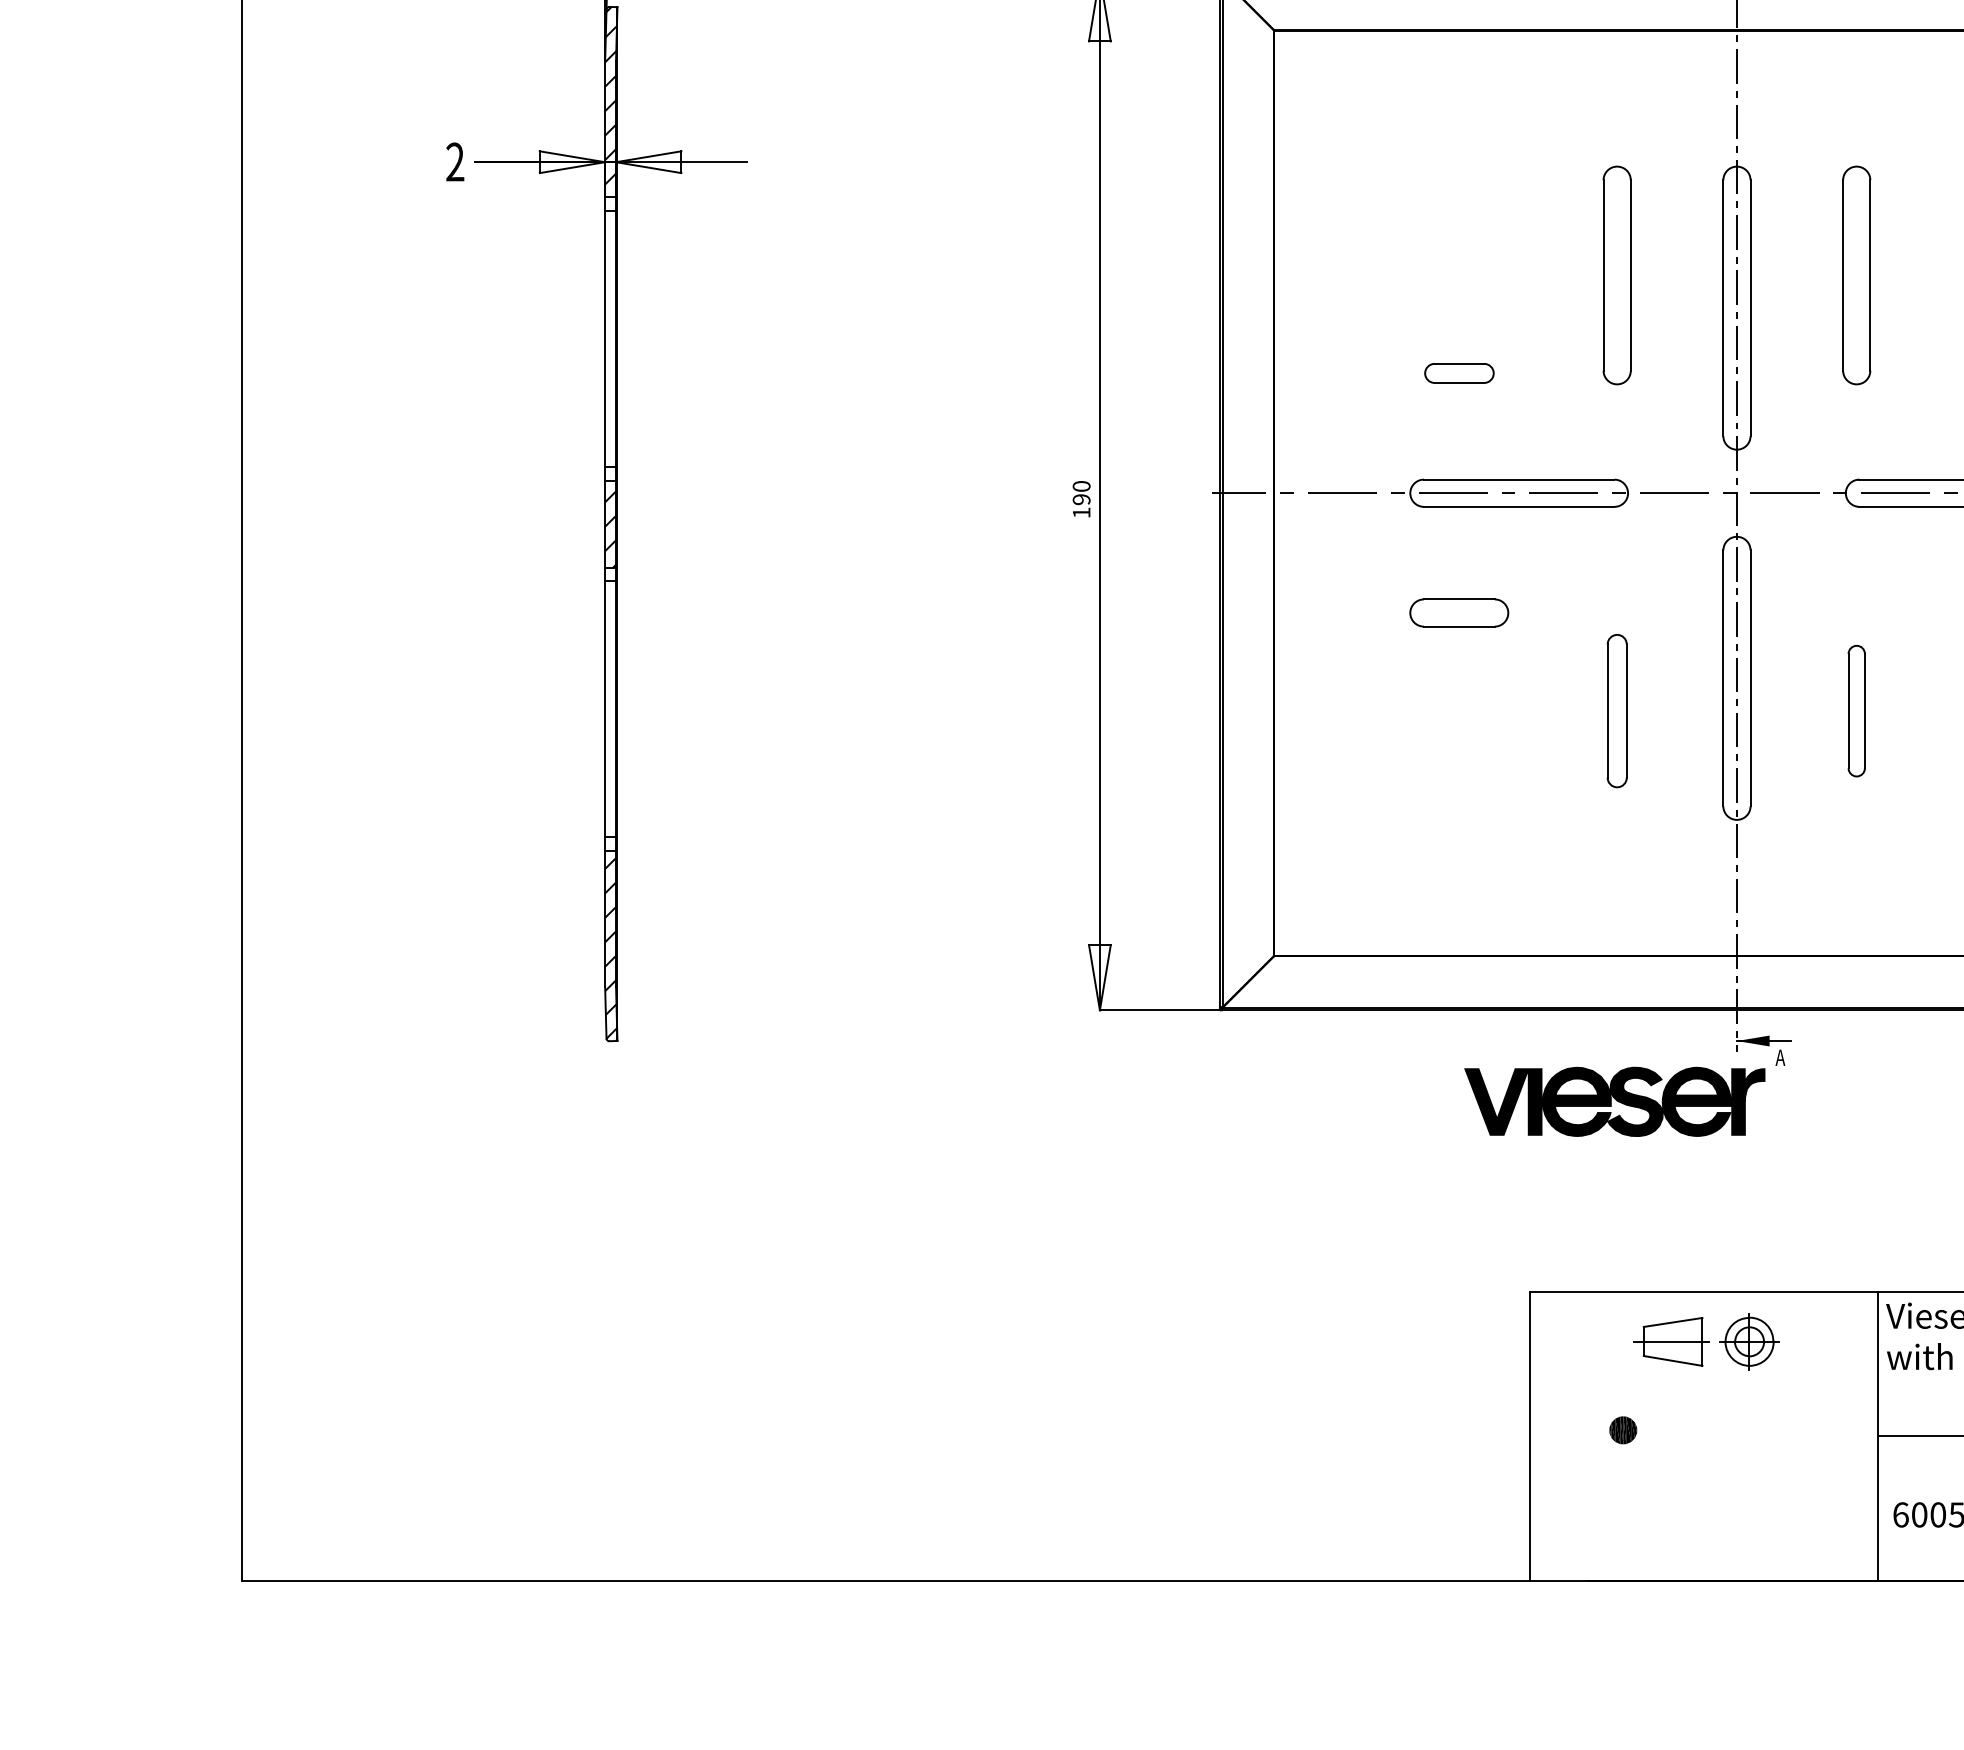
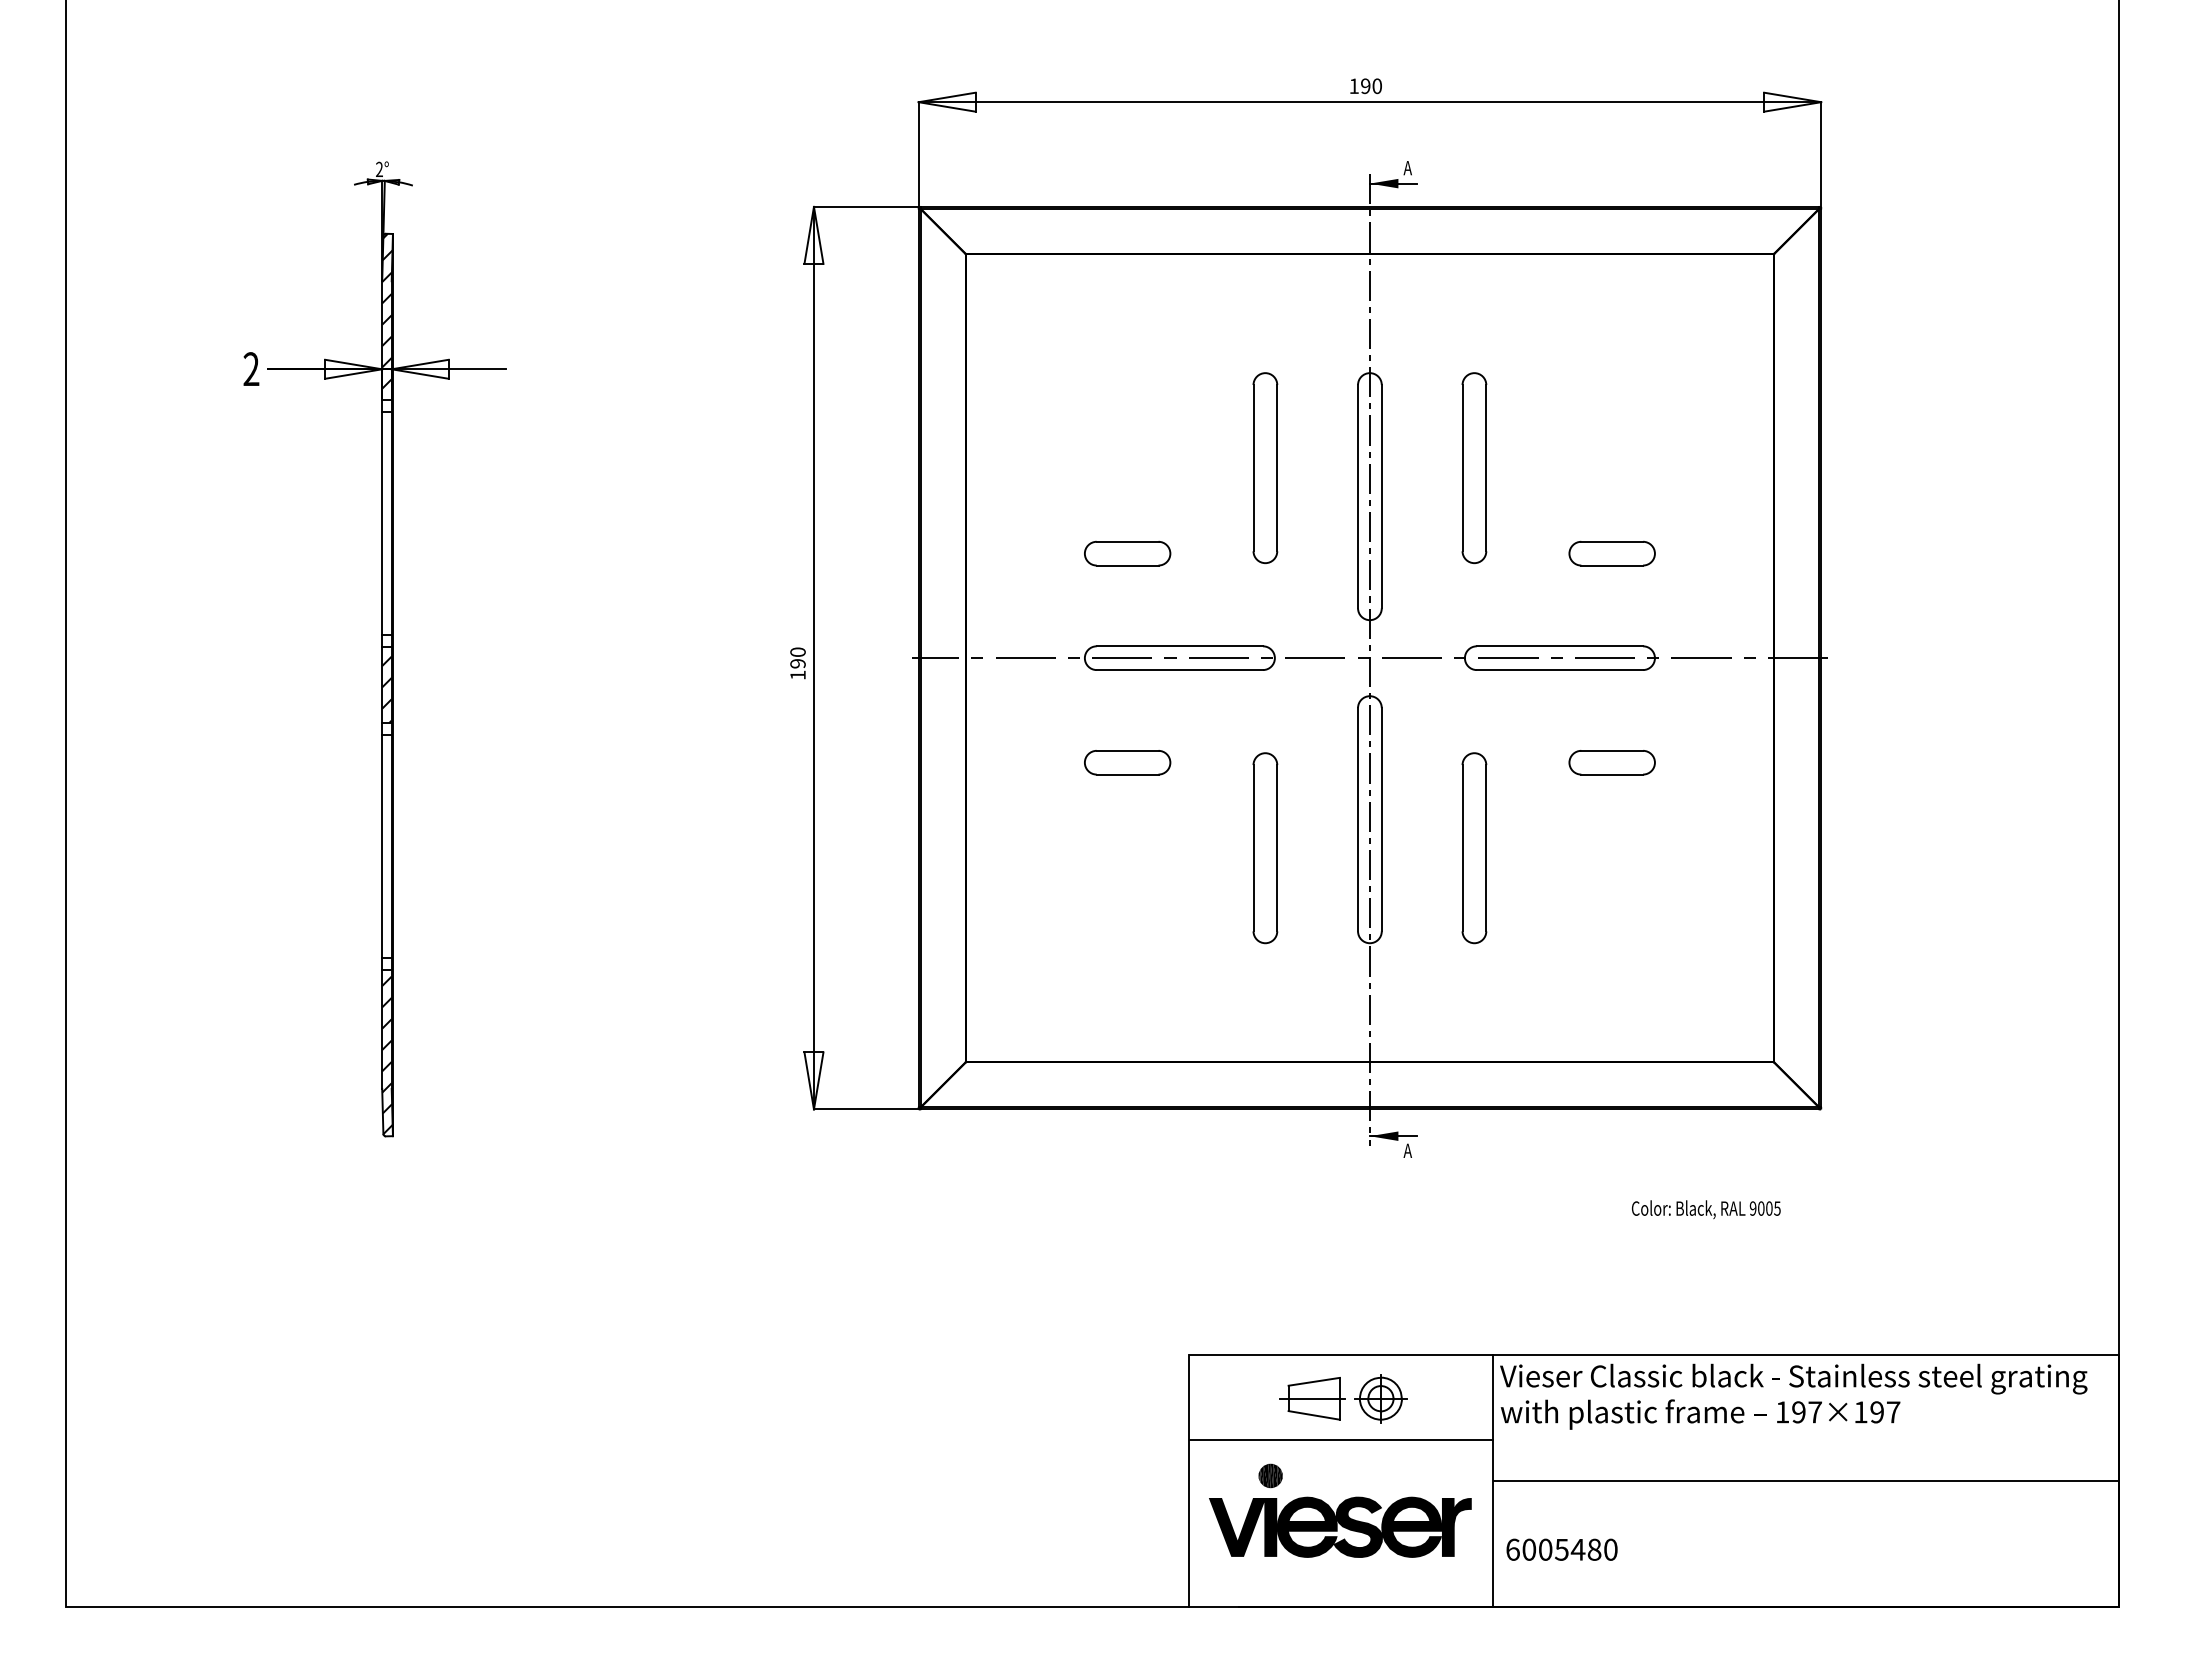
part: (1459, 373) -> (1127, 553), size x1.43
part: (1617, 711) -> (1265, 848), size x1.43
part: (1856, 711) -> (1474, 848), size x1.67
part: (1615, 1100) -> (1340, 1526), moved
line: (1704, 1388) -> (1341, 1439), added

